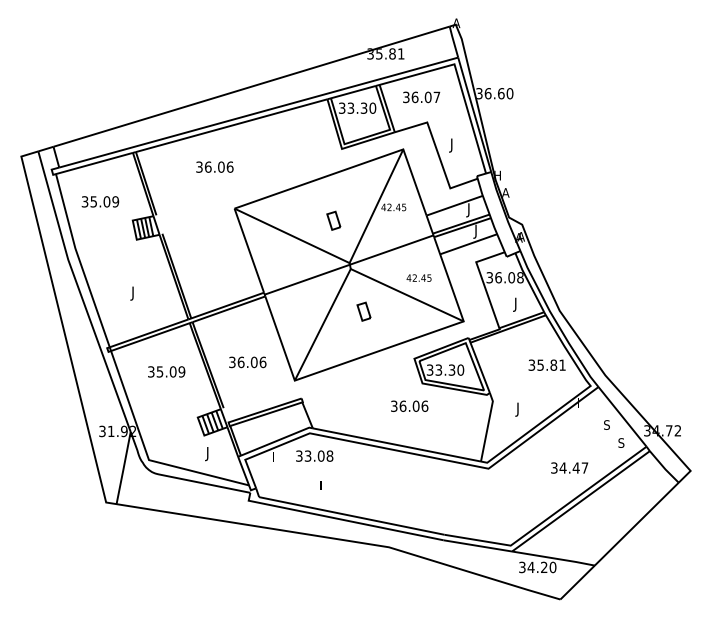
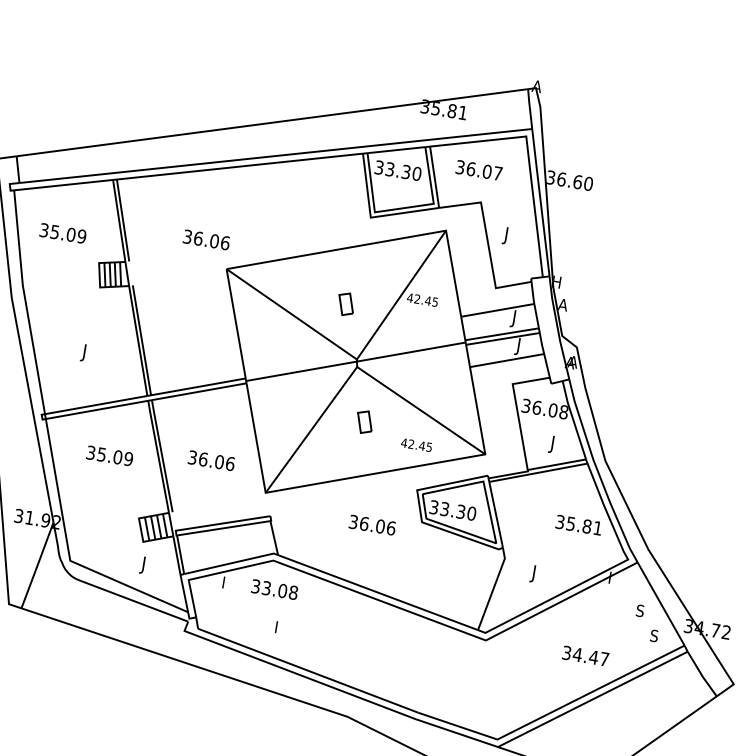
text: (214, 166) -> (206, 239), moved
text: (418, 277) -> (415, 444), moved
text: (409, 405) -> (372, 524), moved

